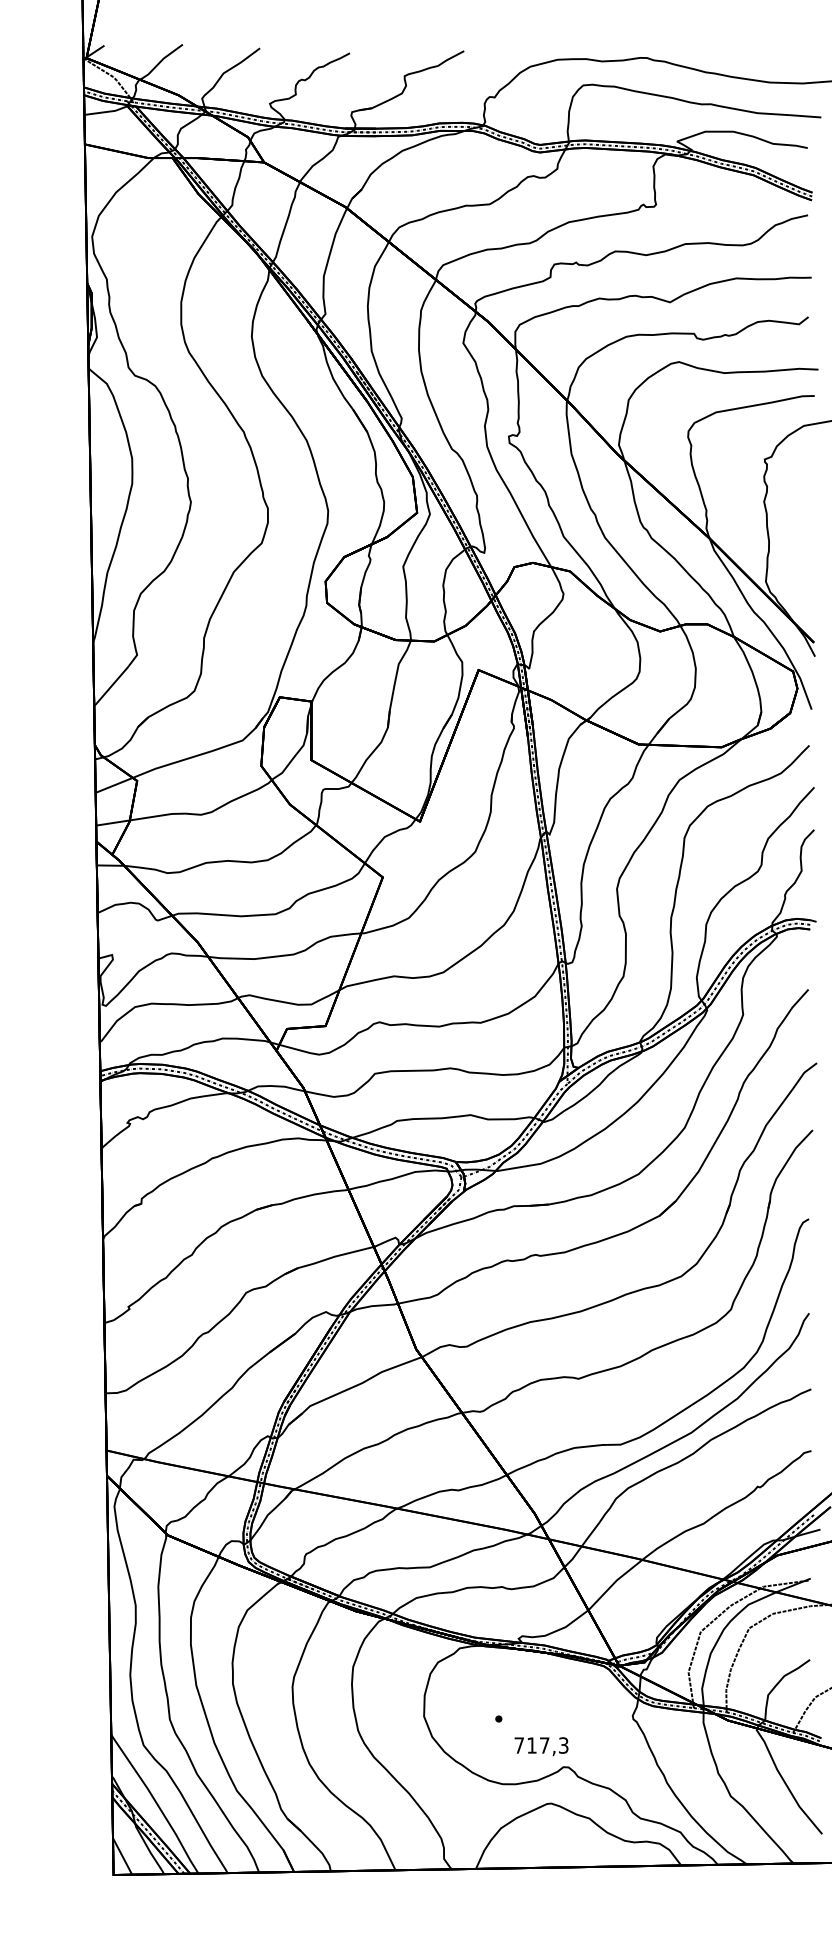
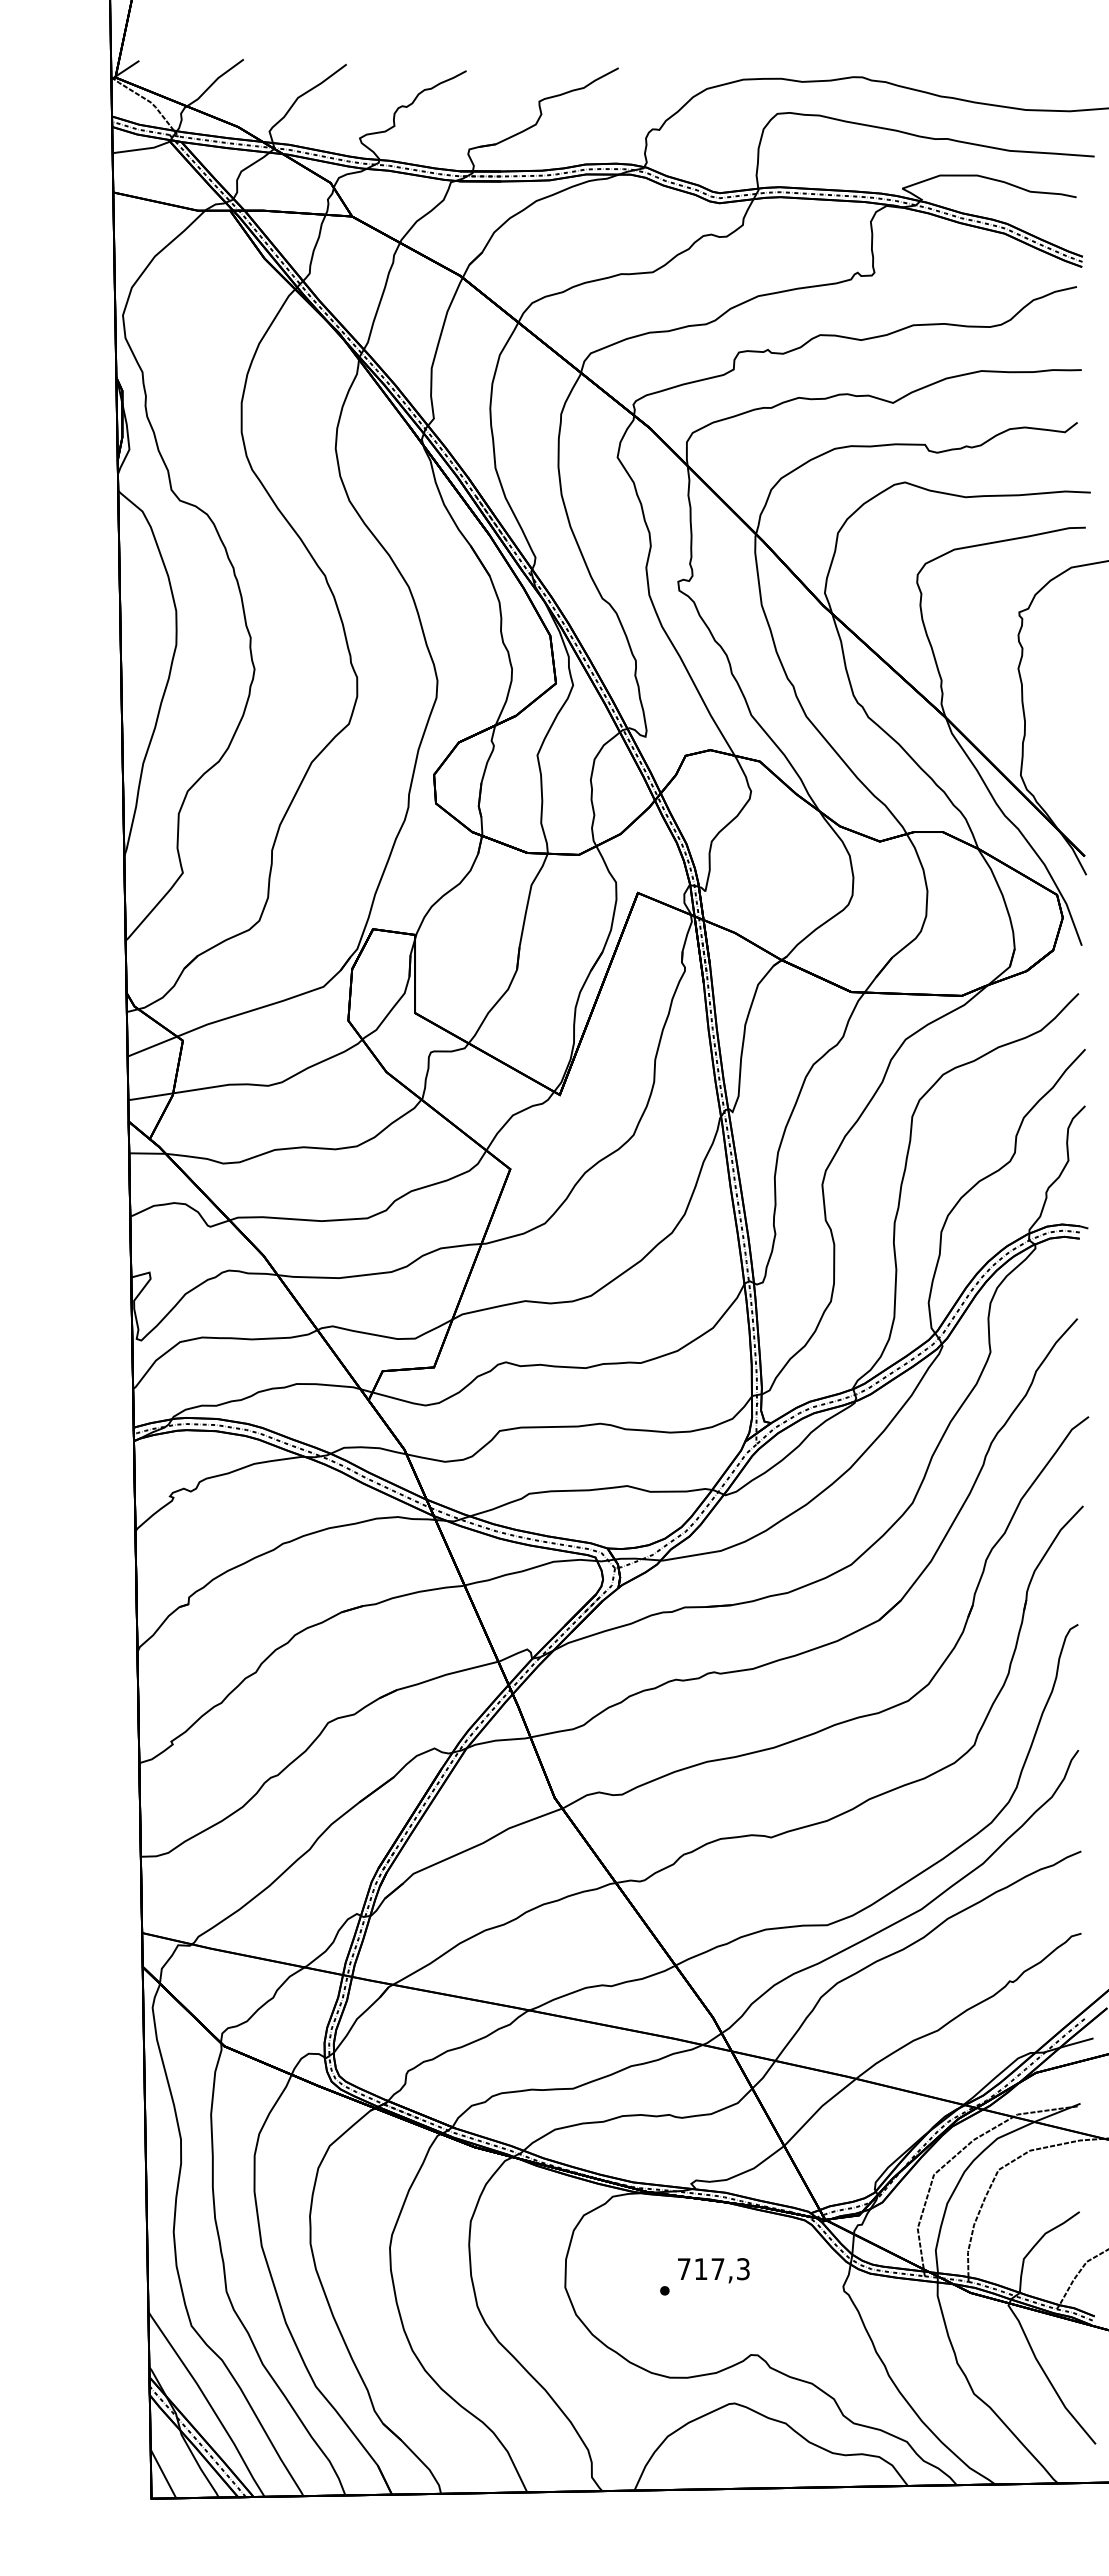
text: (541, 1746) -> (713, 2270), moved

